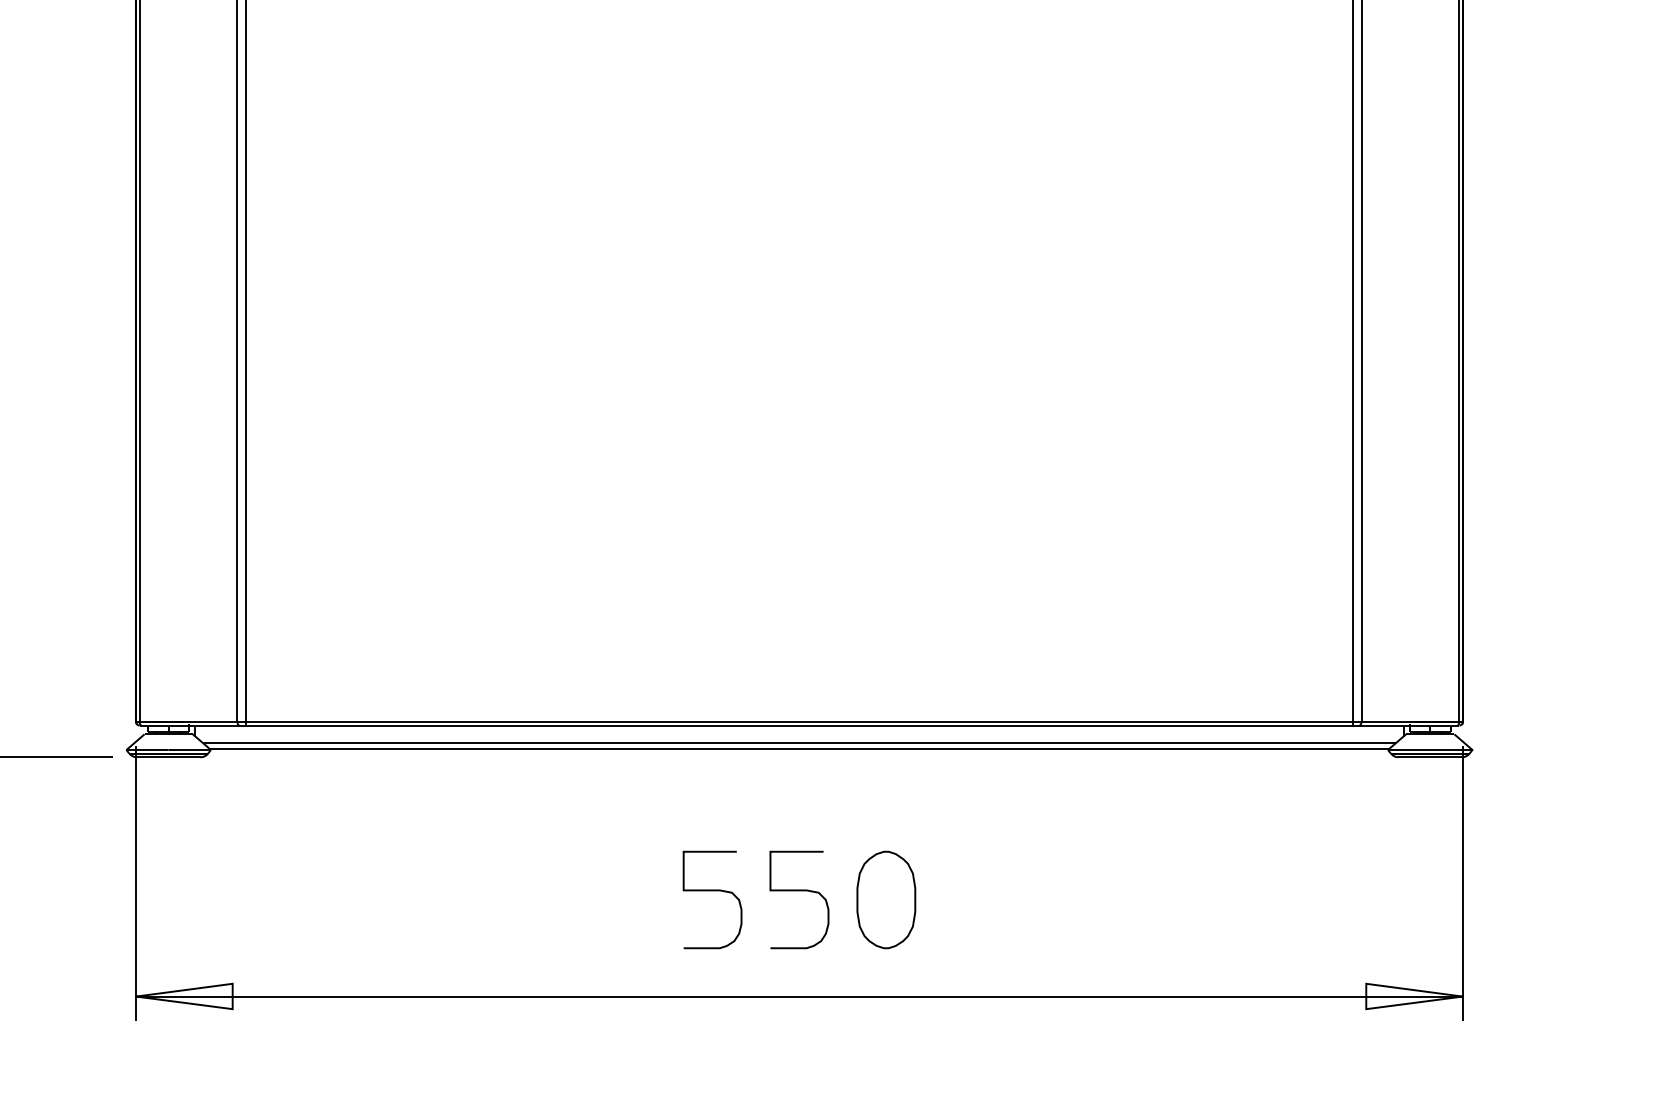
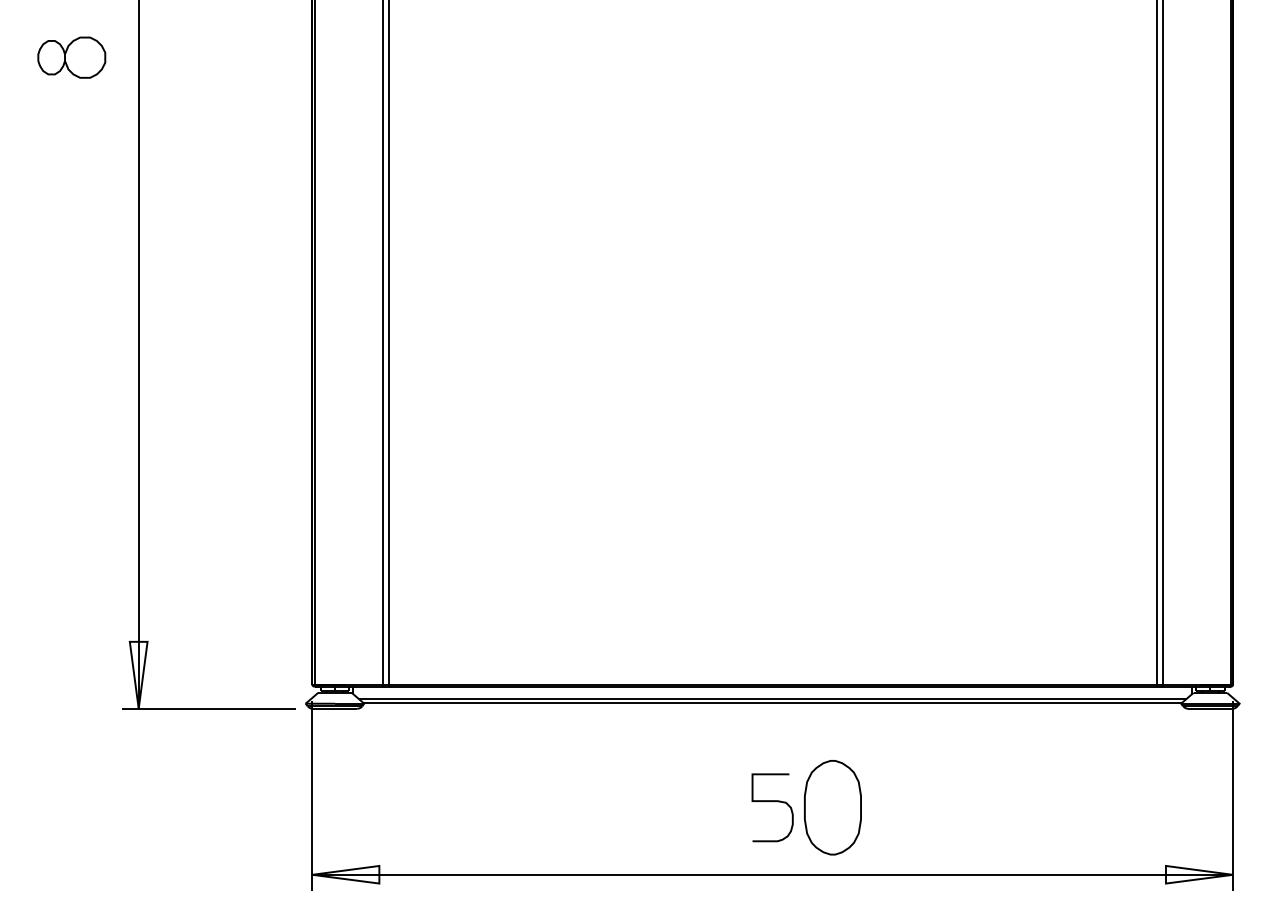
curve: (712, 890) -> (712, 801), removed
part: (885, 899) -> (832, 807), size x1.4

